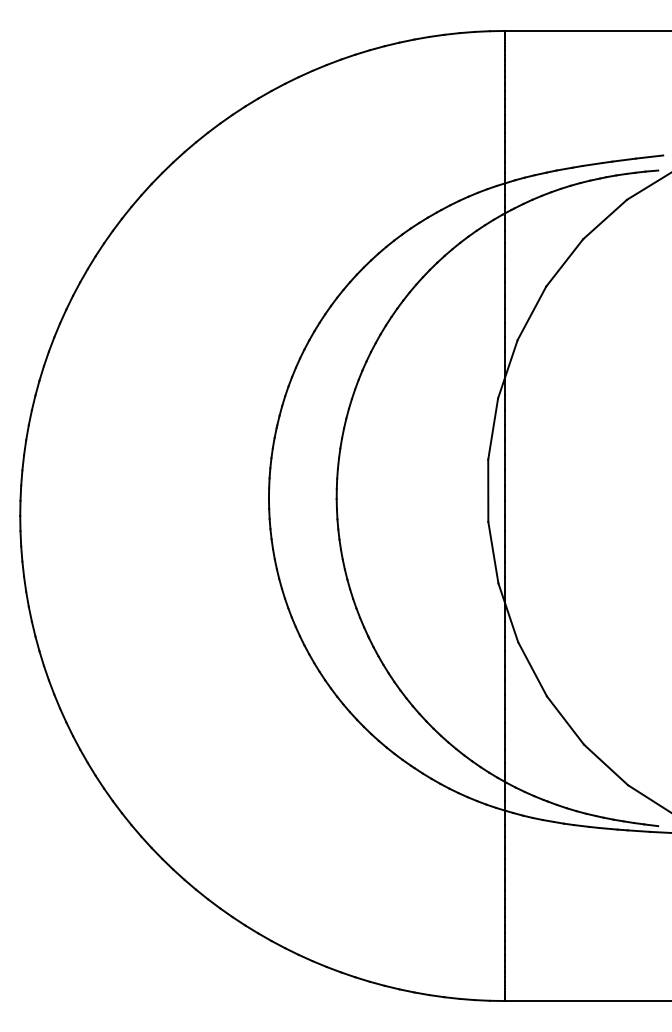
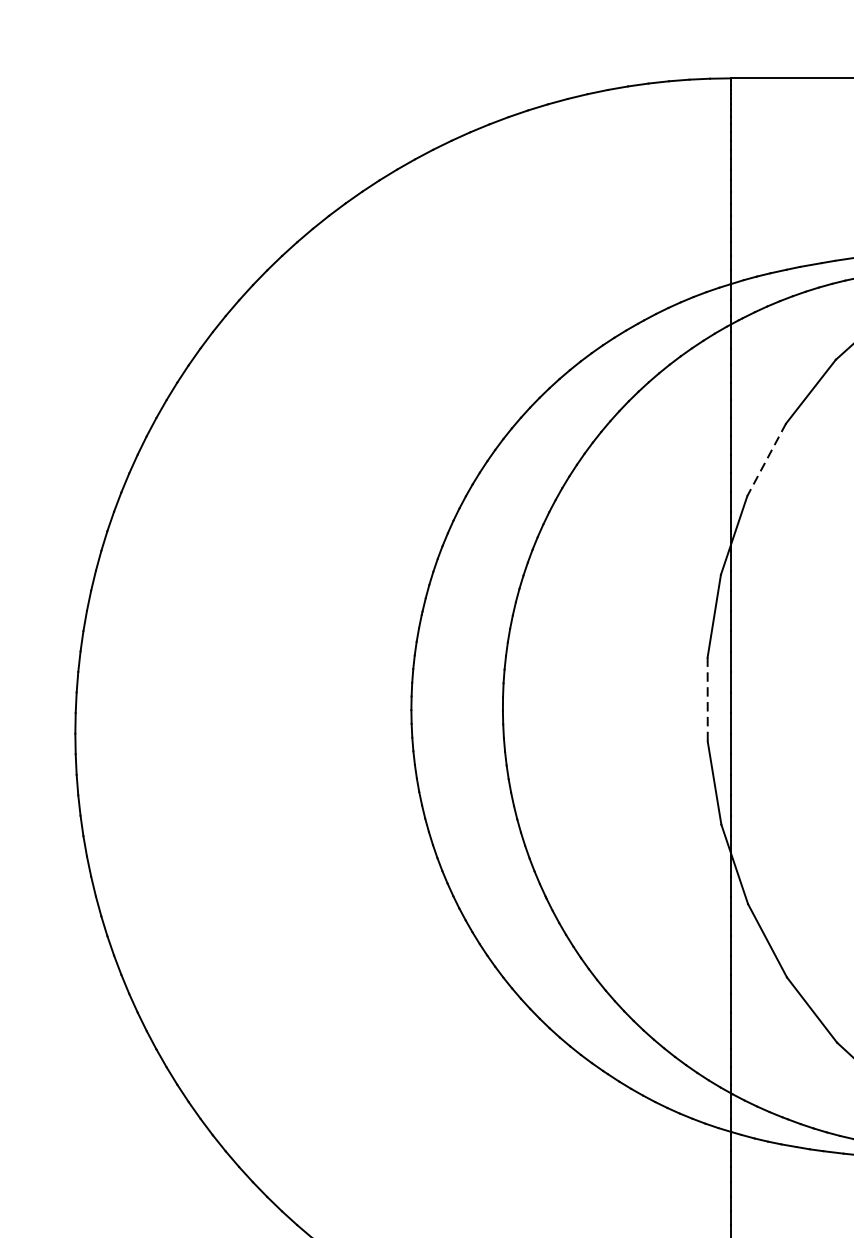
line: (531, 313) -> (766, 460), solid -> dashed
line: (488, 491) -> (707, 700), solid -> dashed

